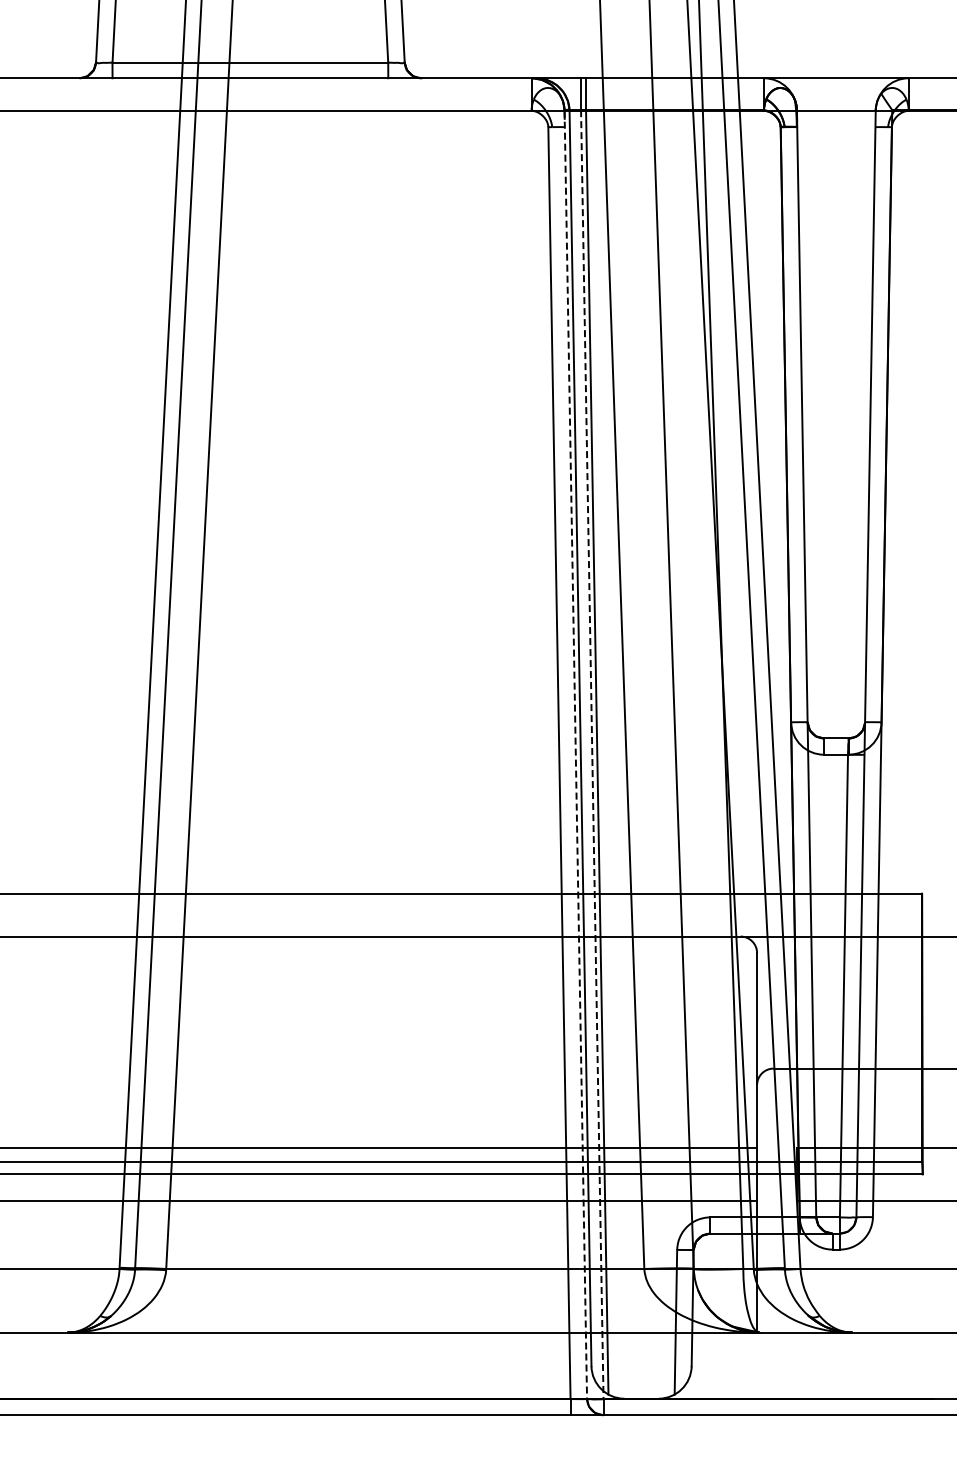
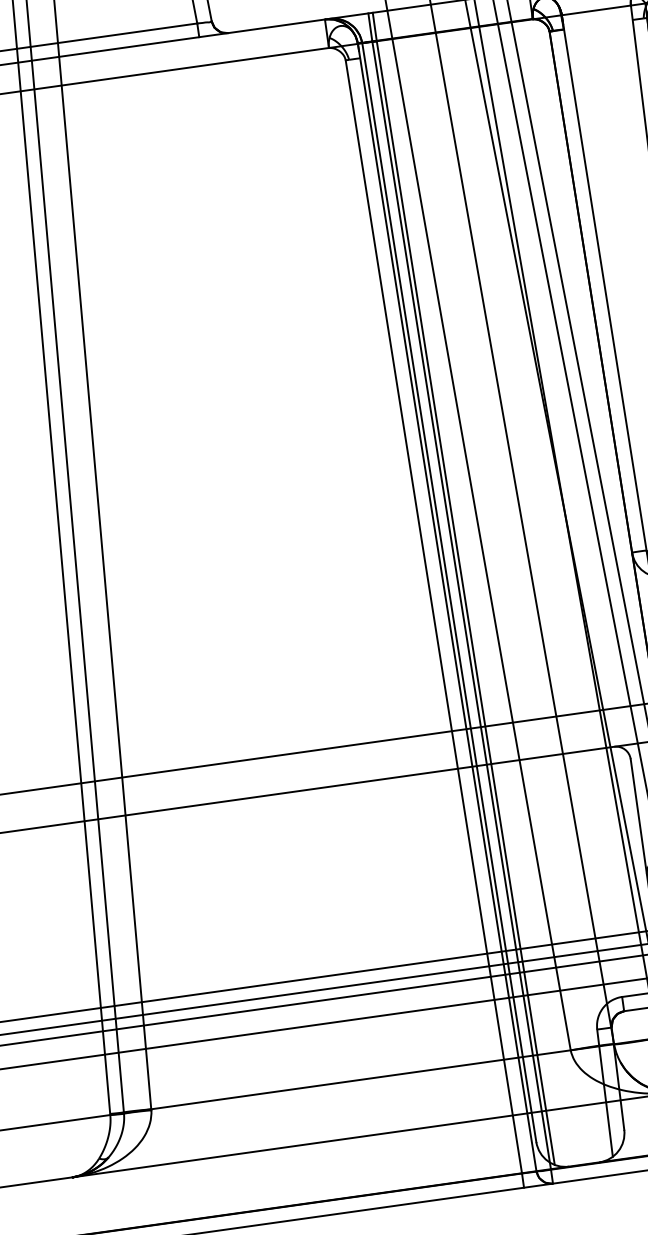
line: (592, 754) -> (461, 605), dashed -> solid
line: (575, 755) -> (447, 608), dashed -> solid

